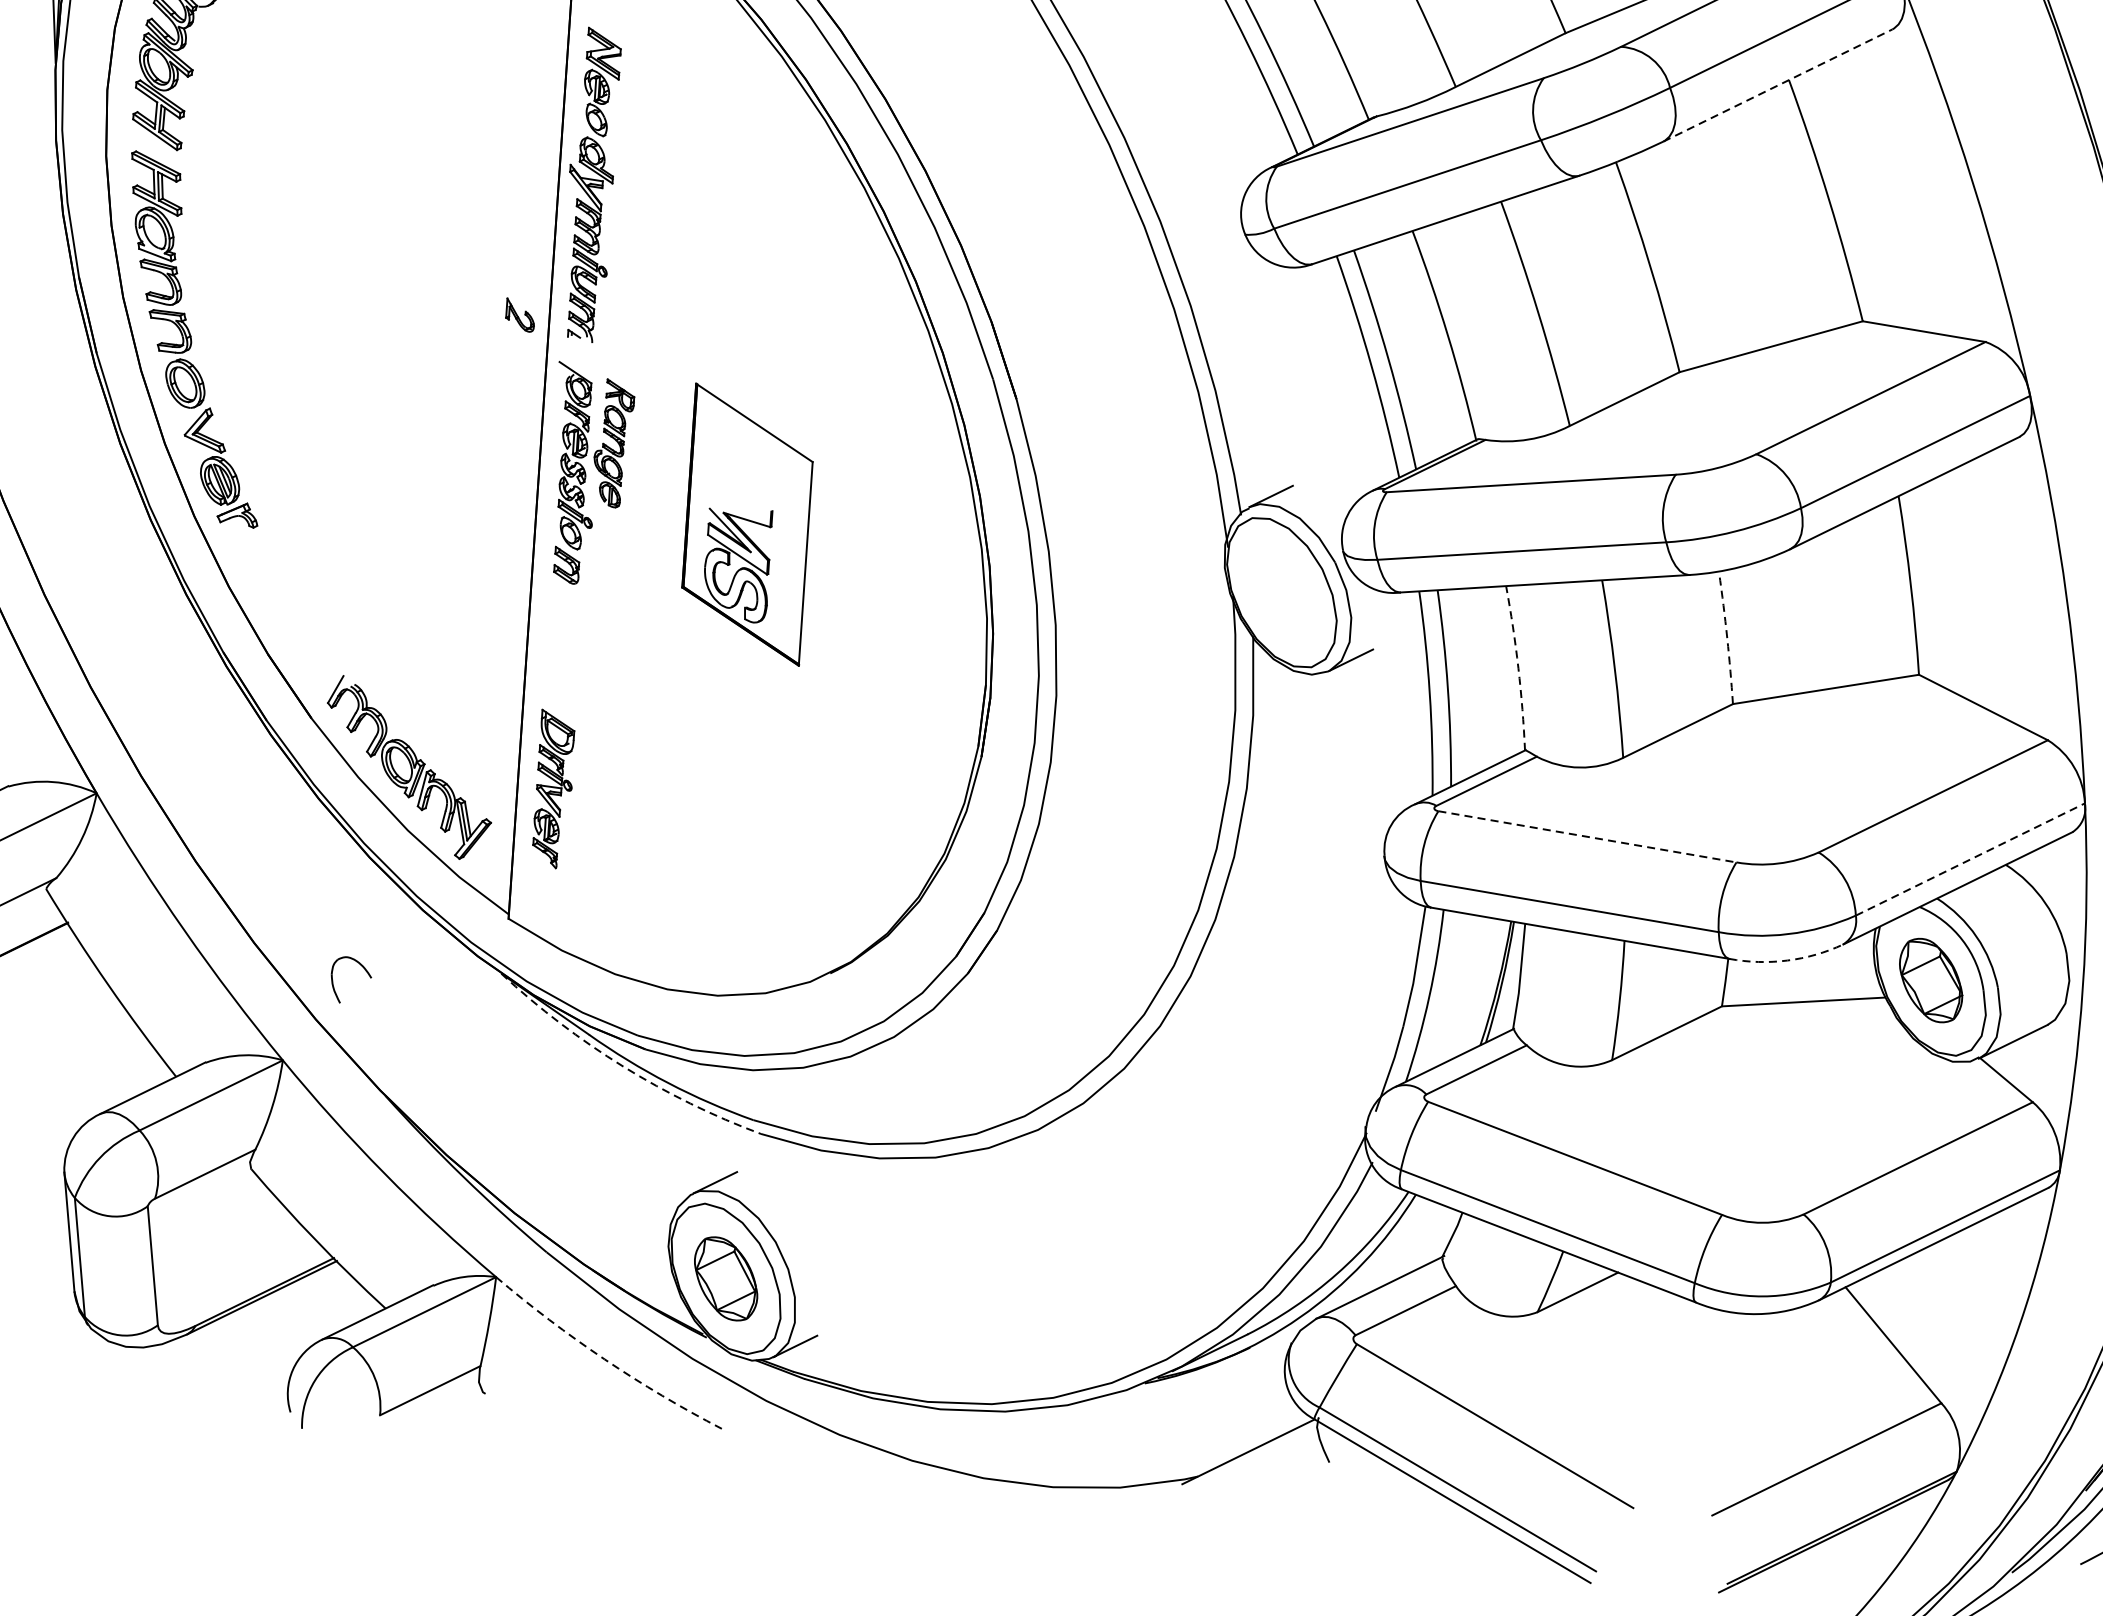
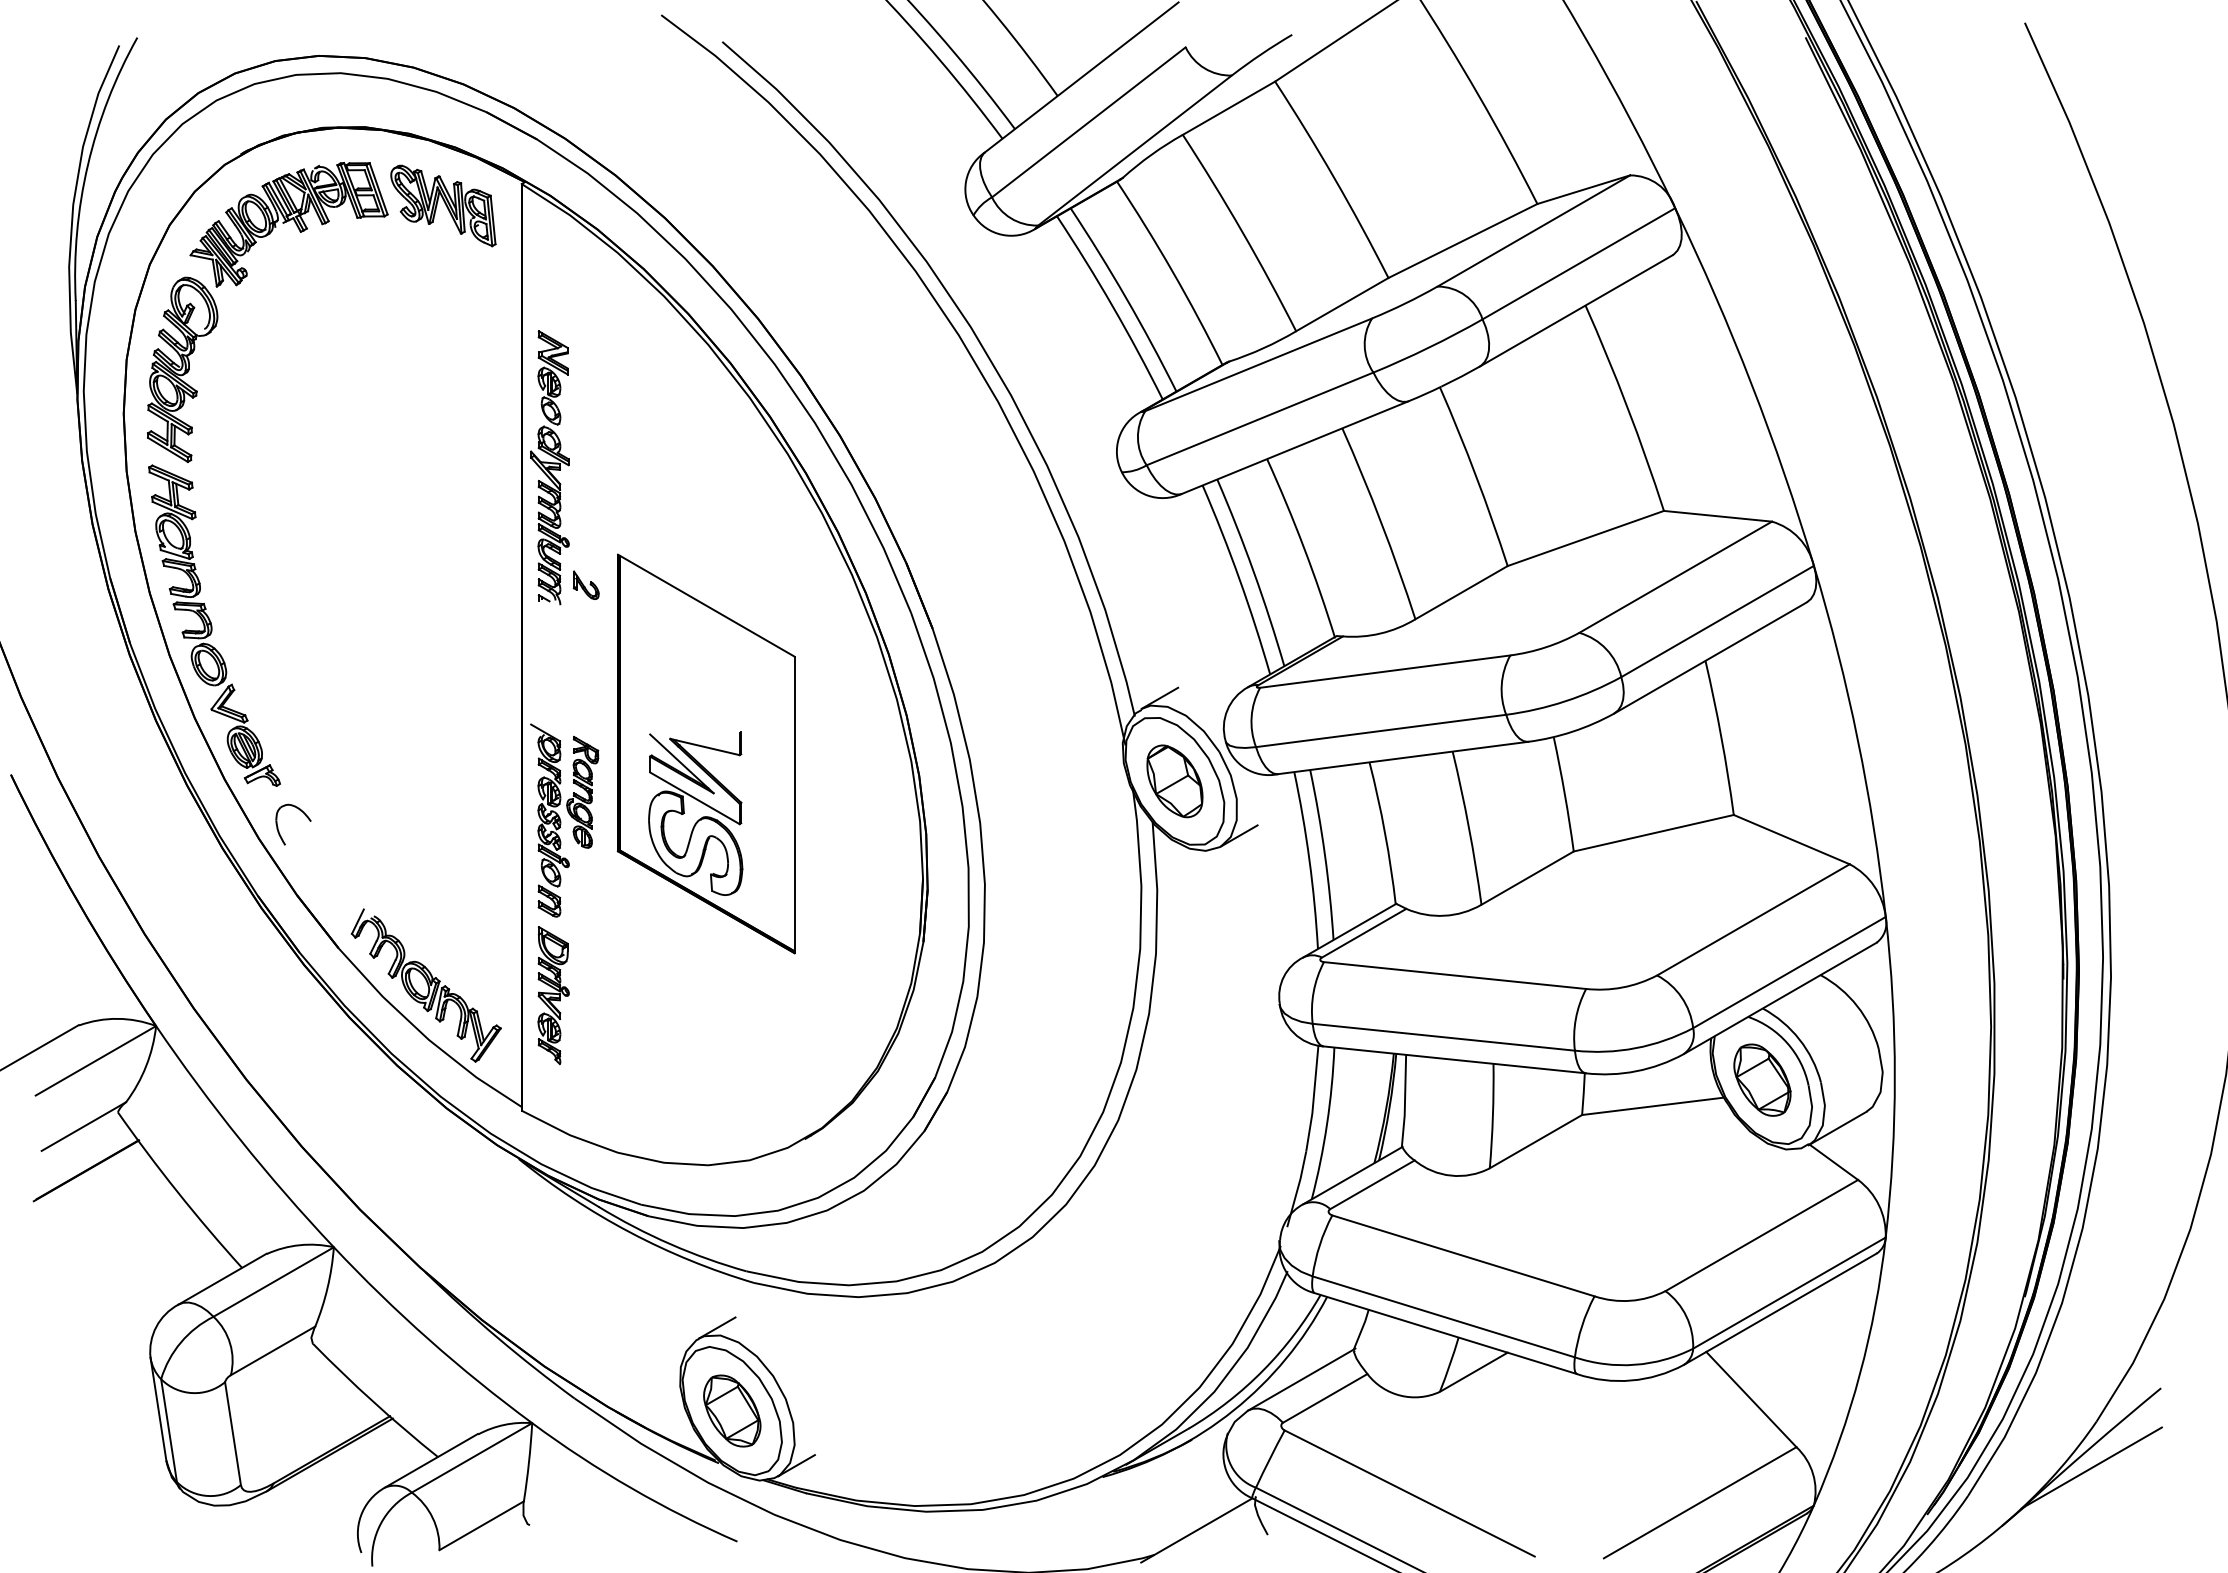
line: (1778, 85) -> (1576, 310), dashed -> solid
part: (520, 314) -> (586, 584), moved
part: (590, 474) -> (564, 820), moved
part: (746, 524) -> (705, 753), size x1.67
part: (1281, 592) -> (1174, 781), added
arc: (1726, 638) -> (1564, 794), dashed -> solid
arc: (1518, 667) -> (1385, 832), dashed -> solid
line: (1587, 836) -> (1455, 975), dashed -> solid
line: (1970, 859) -> (1789, 972), dashed -> solid
arc: (1787, 960) -> (1636, 1071), dashed -> solid
part: (365, 971) -> (305, 816), moved
arc: (623, 1066) -> (630, 1232), dashed -> solid
arc: (604, 1359) -> (631, 1488), dashed -> solid

